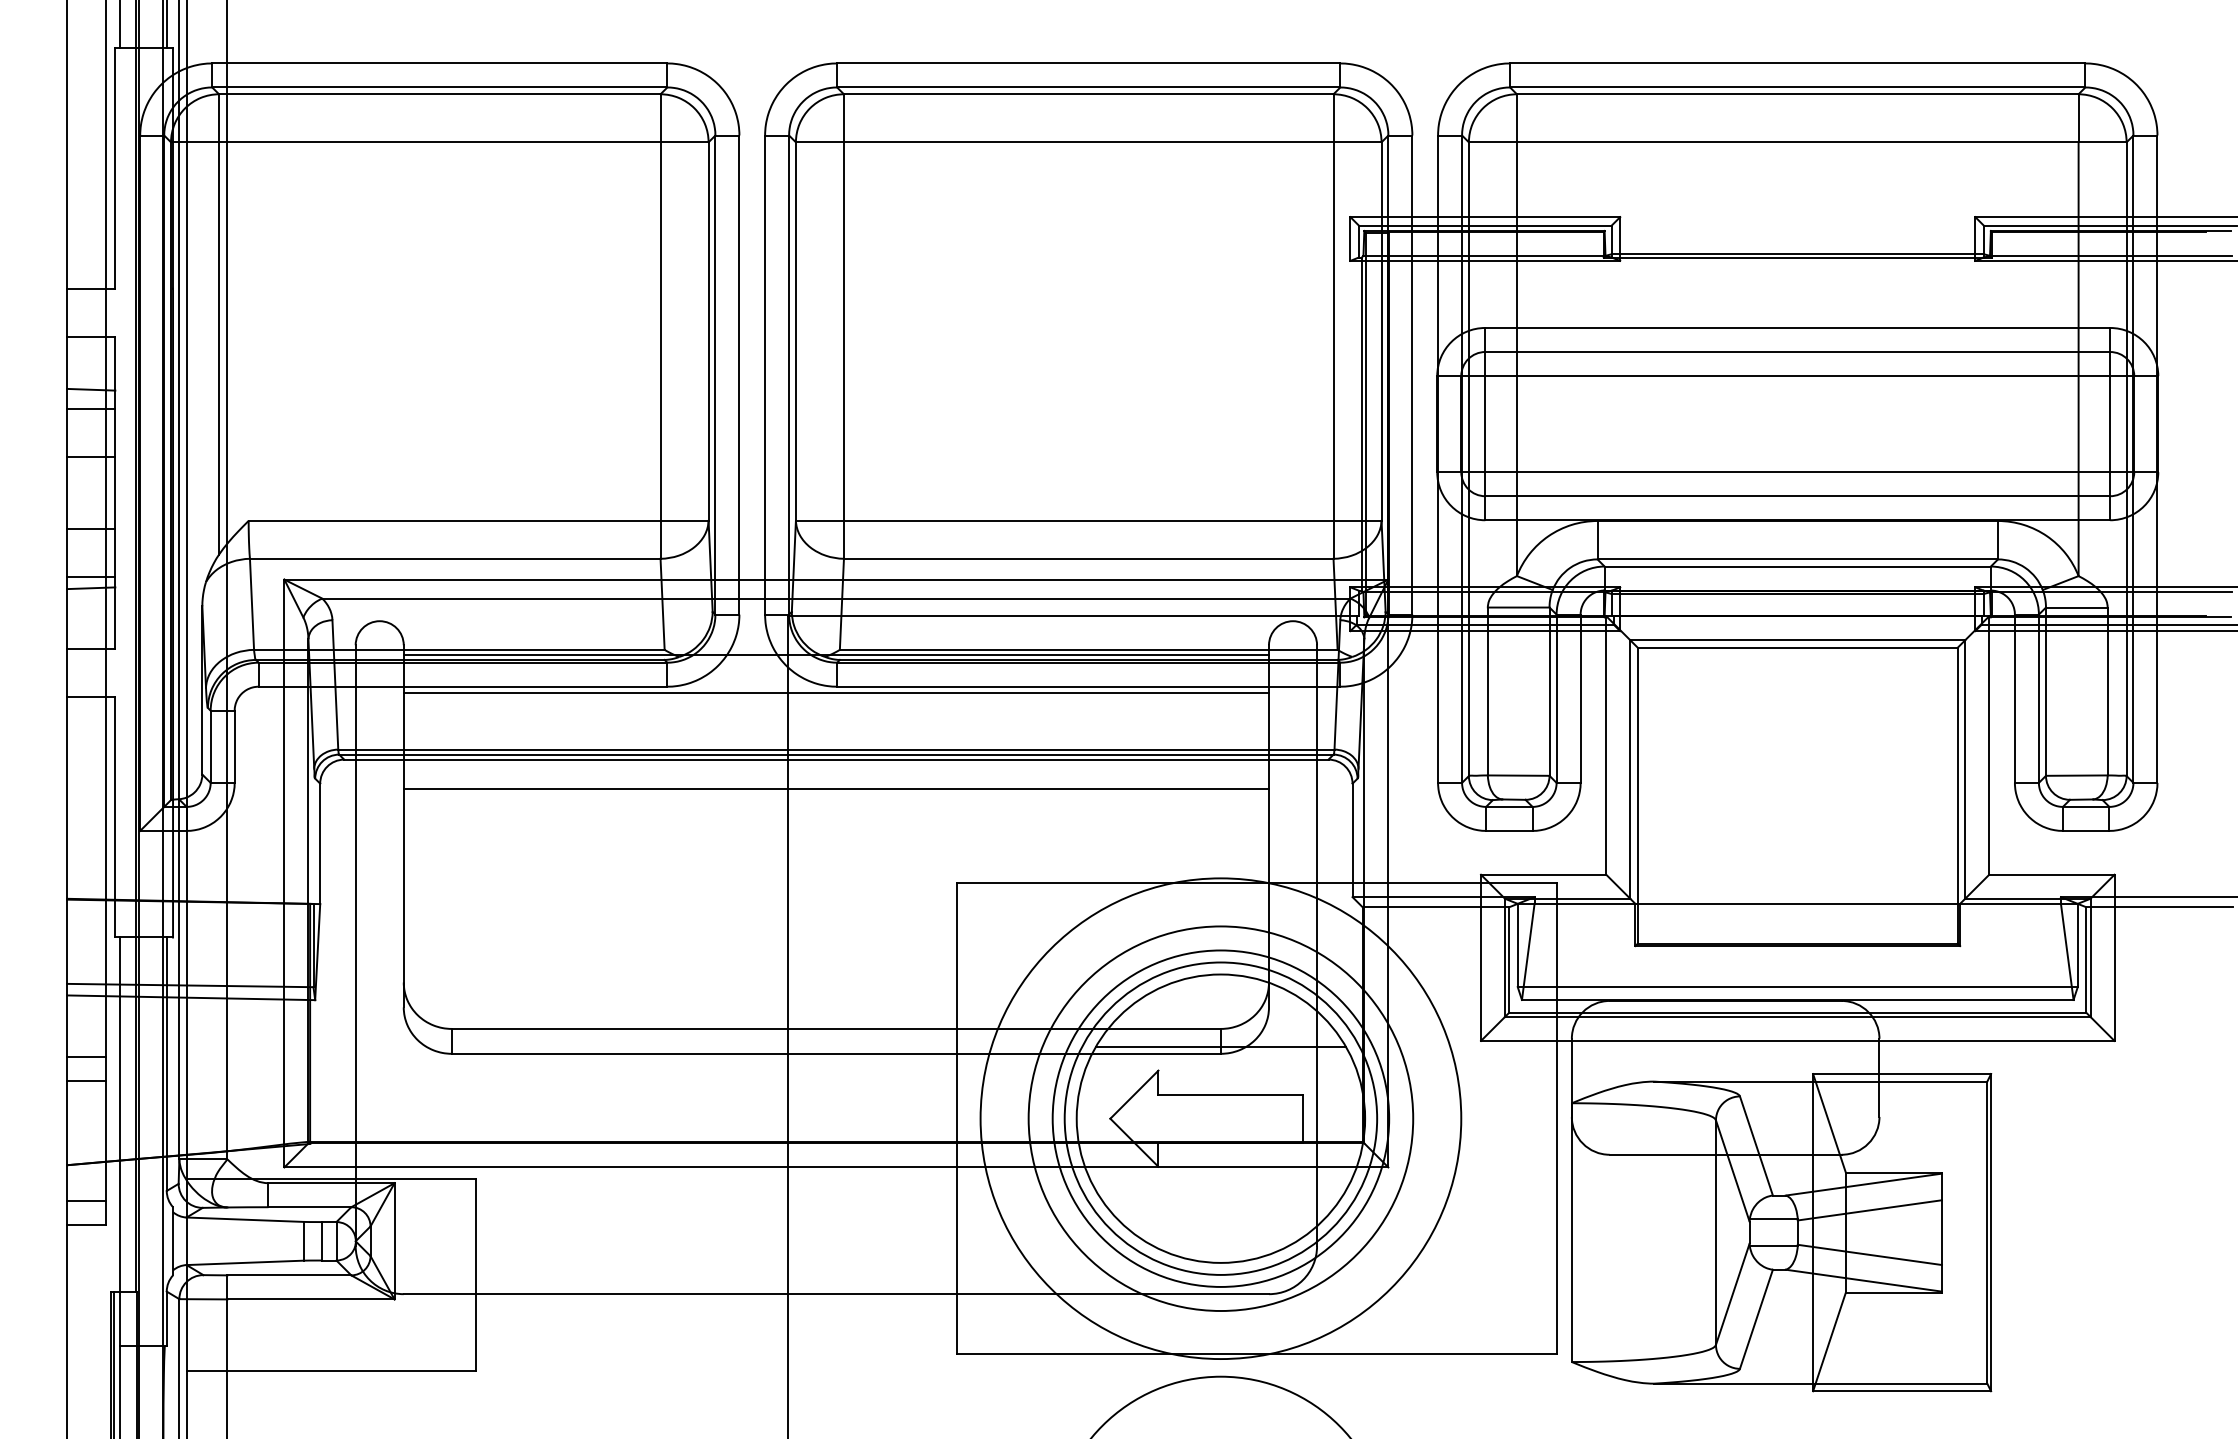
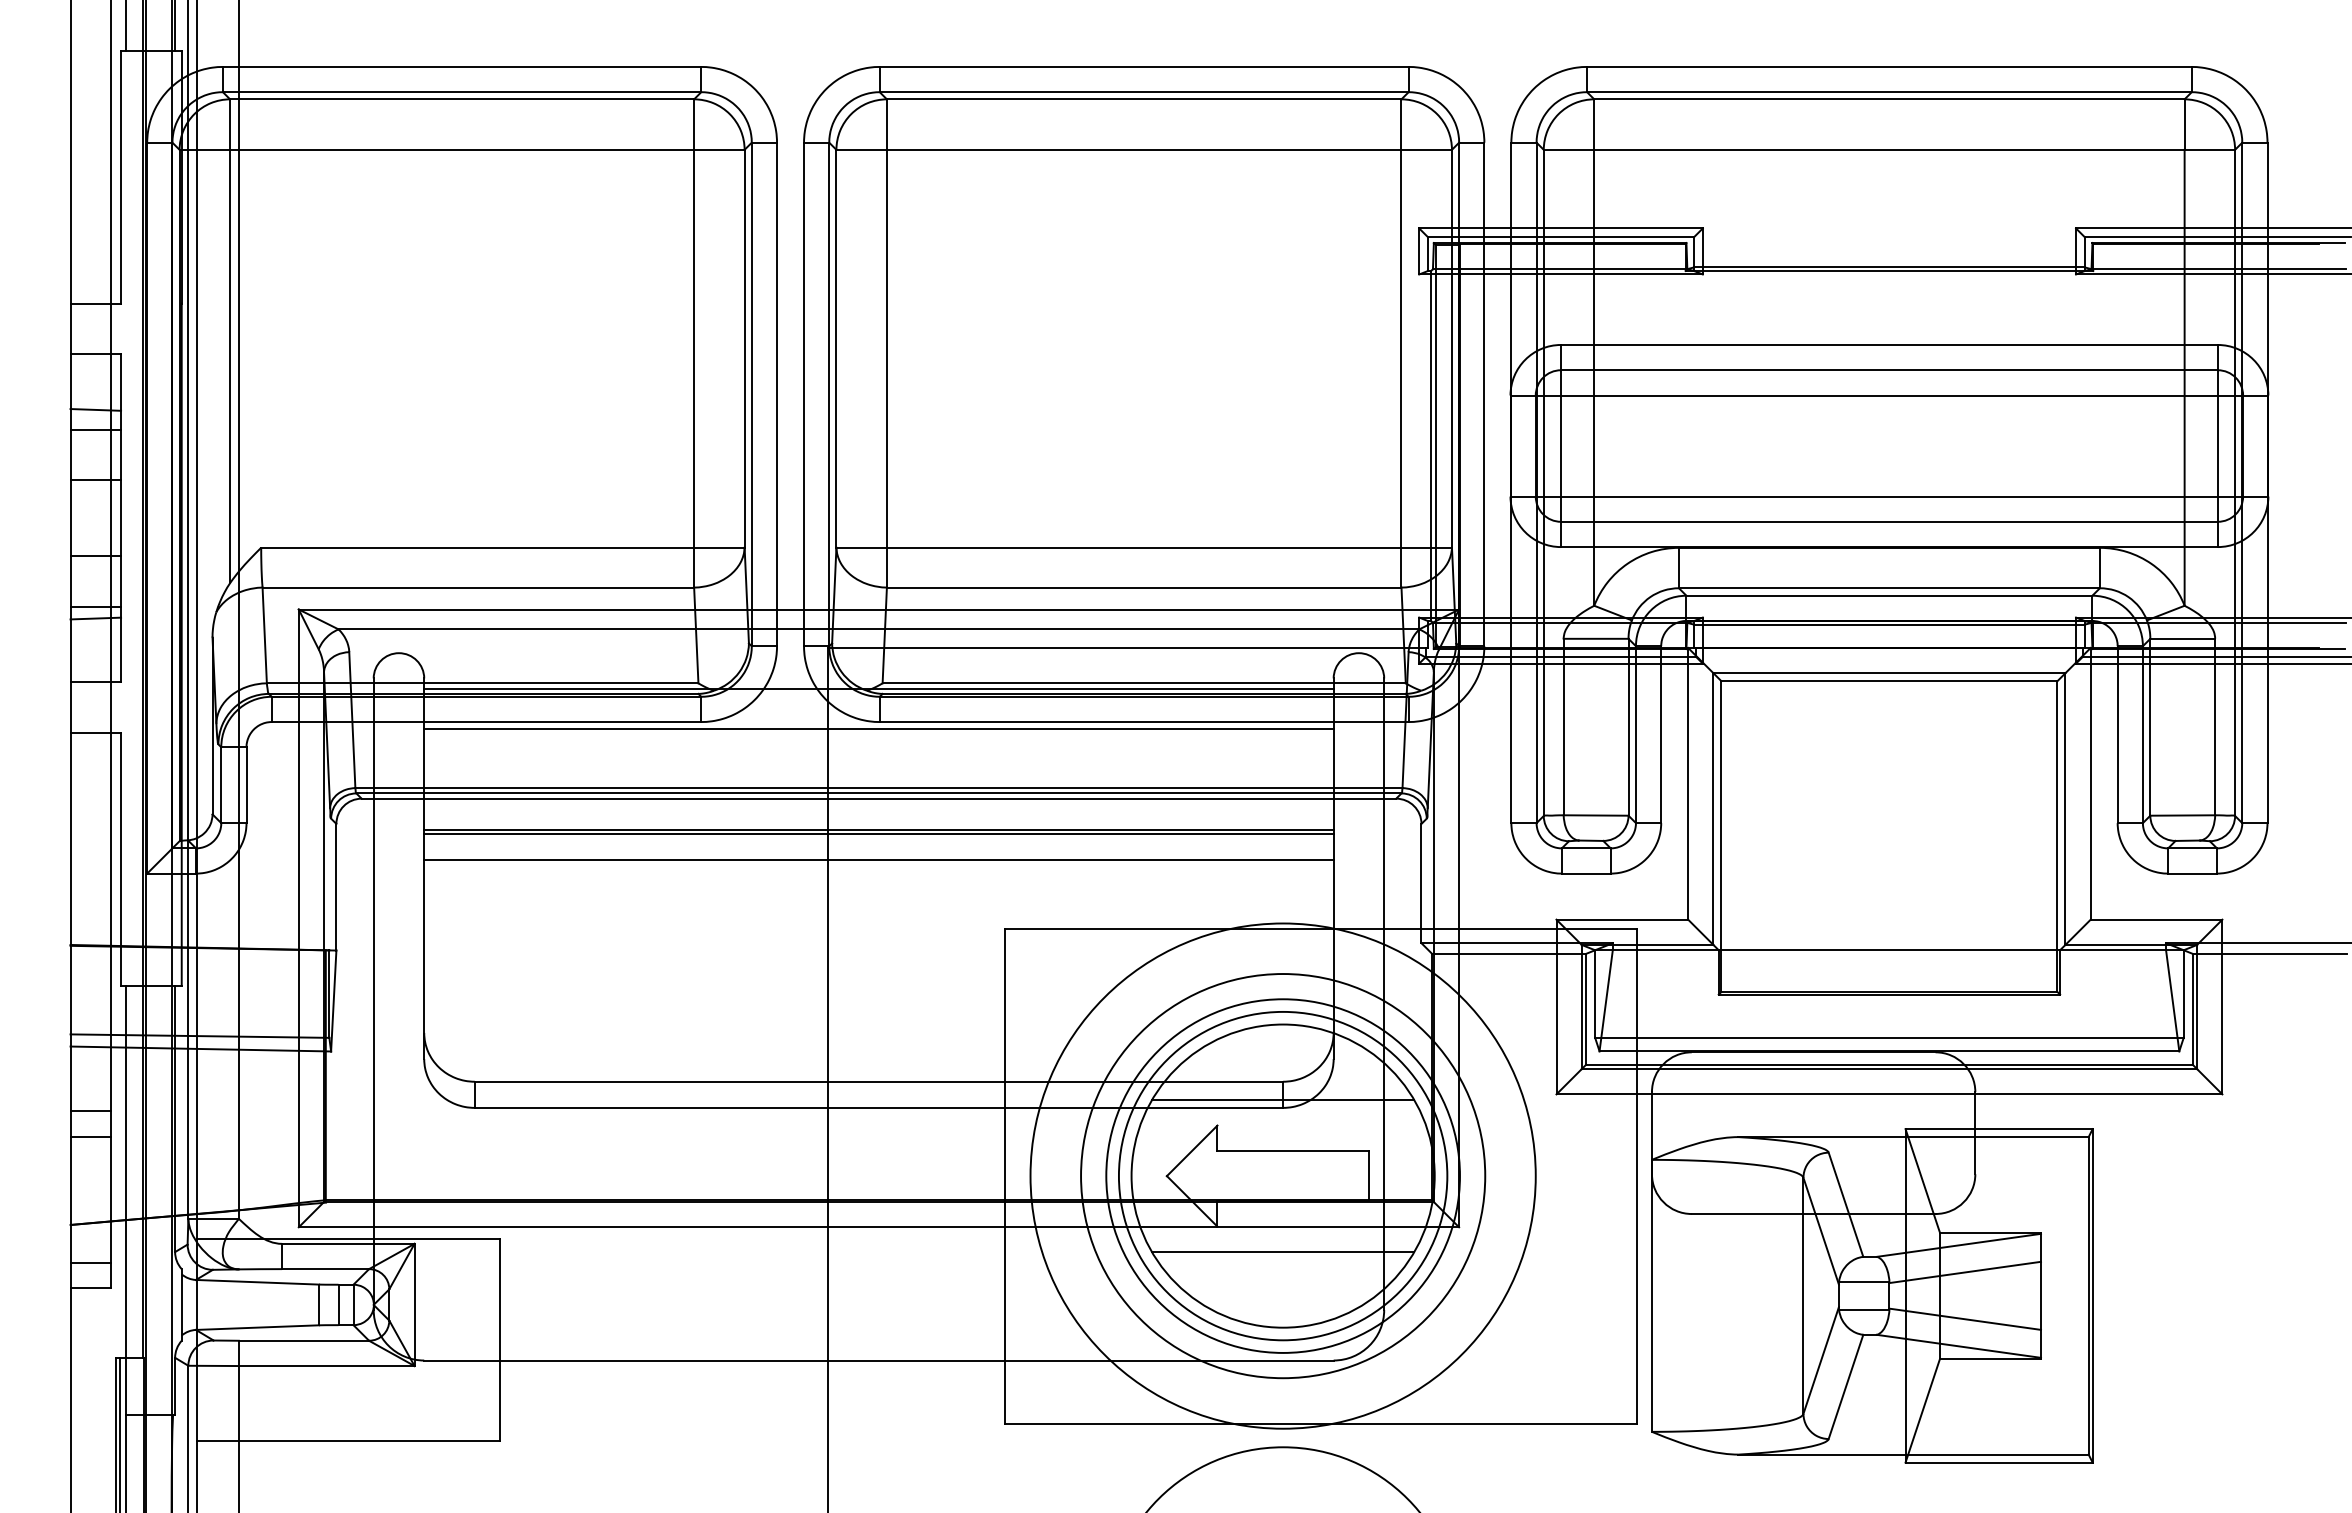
line: (835, 792) -> (878, 833), added
line: (835, 817) -> (878, 859), added
line: (1220, 1190) -> (1282, 1251), added

